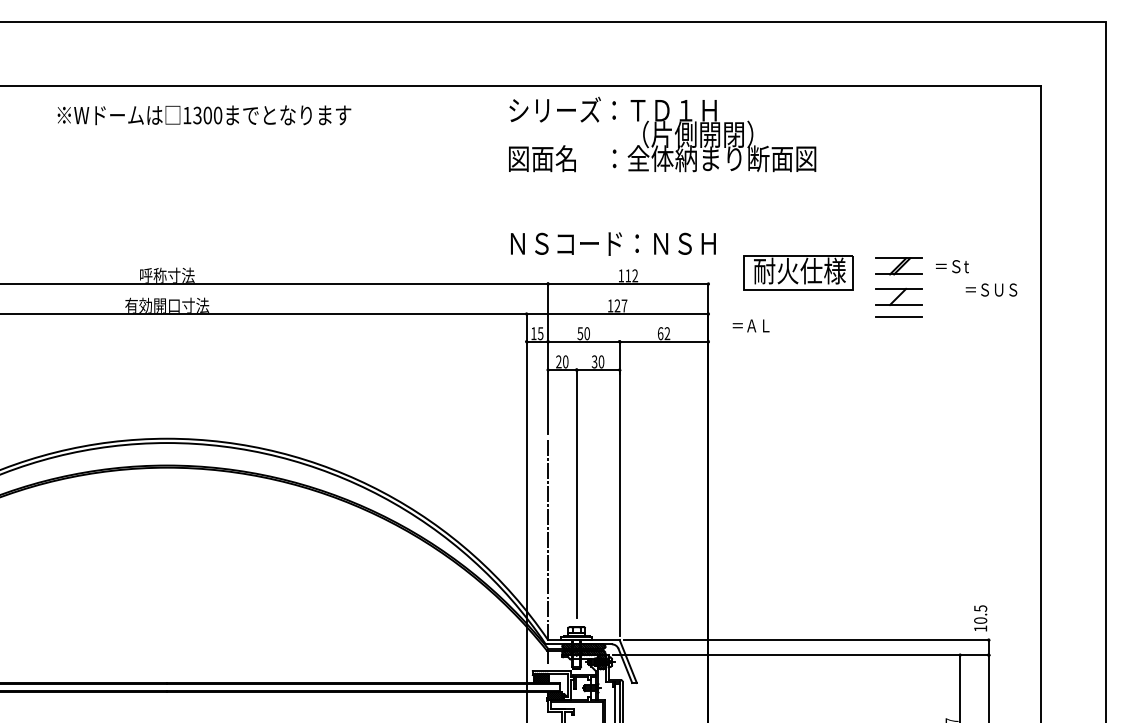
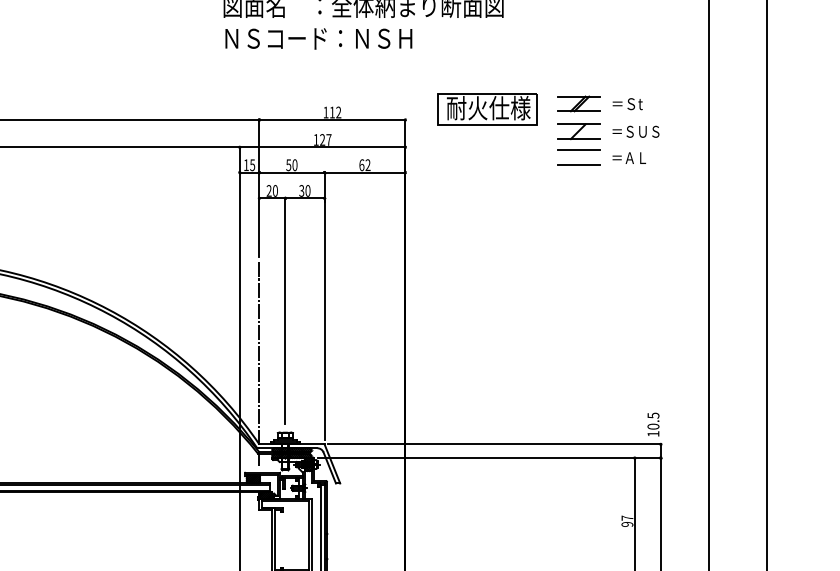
text: (613, 243) -> (318, 38), moved
text: (991, 289) -> (636, 131), moved
text: (750, 325) -> (628, 157), moved
line: (899, 333) -> (579, 165), added

